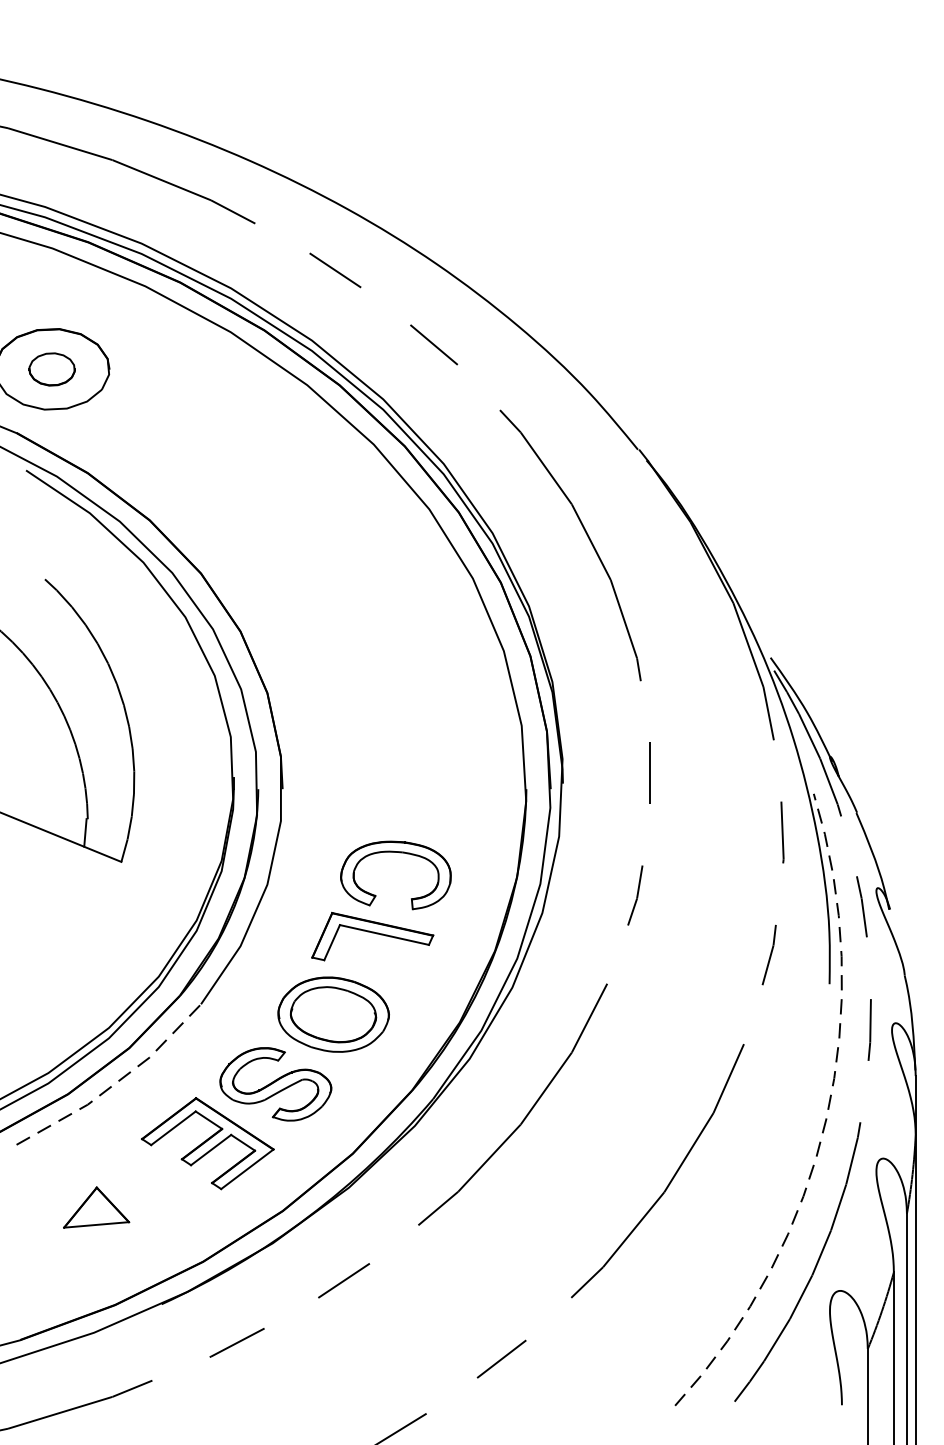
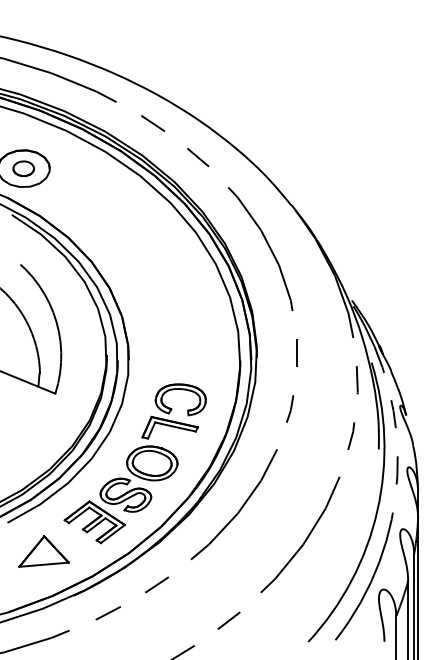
line: (115, 1082) -> (52, 494), dashed -> solid
arc: (826, 1117) -> (377, 510), dashed -> solid
part: (95, 1207) -> (43, 551), size x1.67

